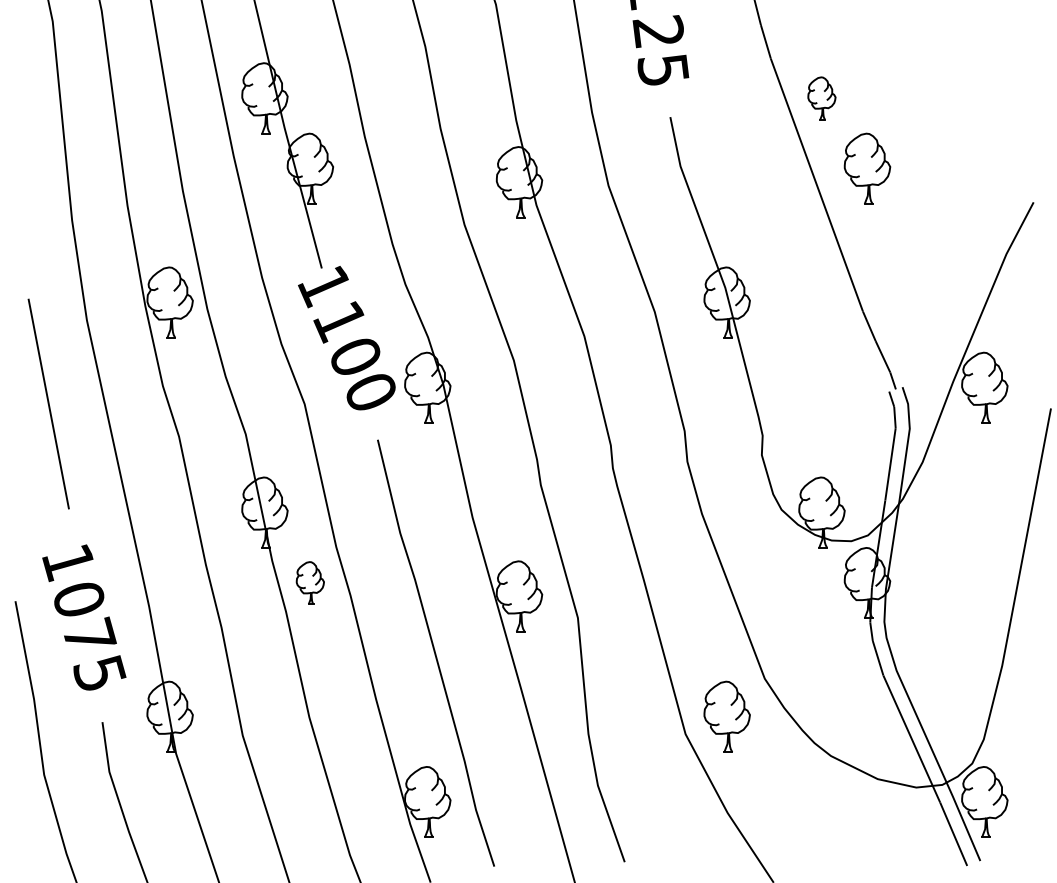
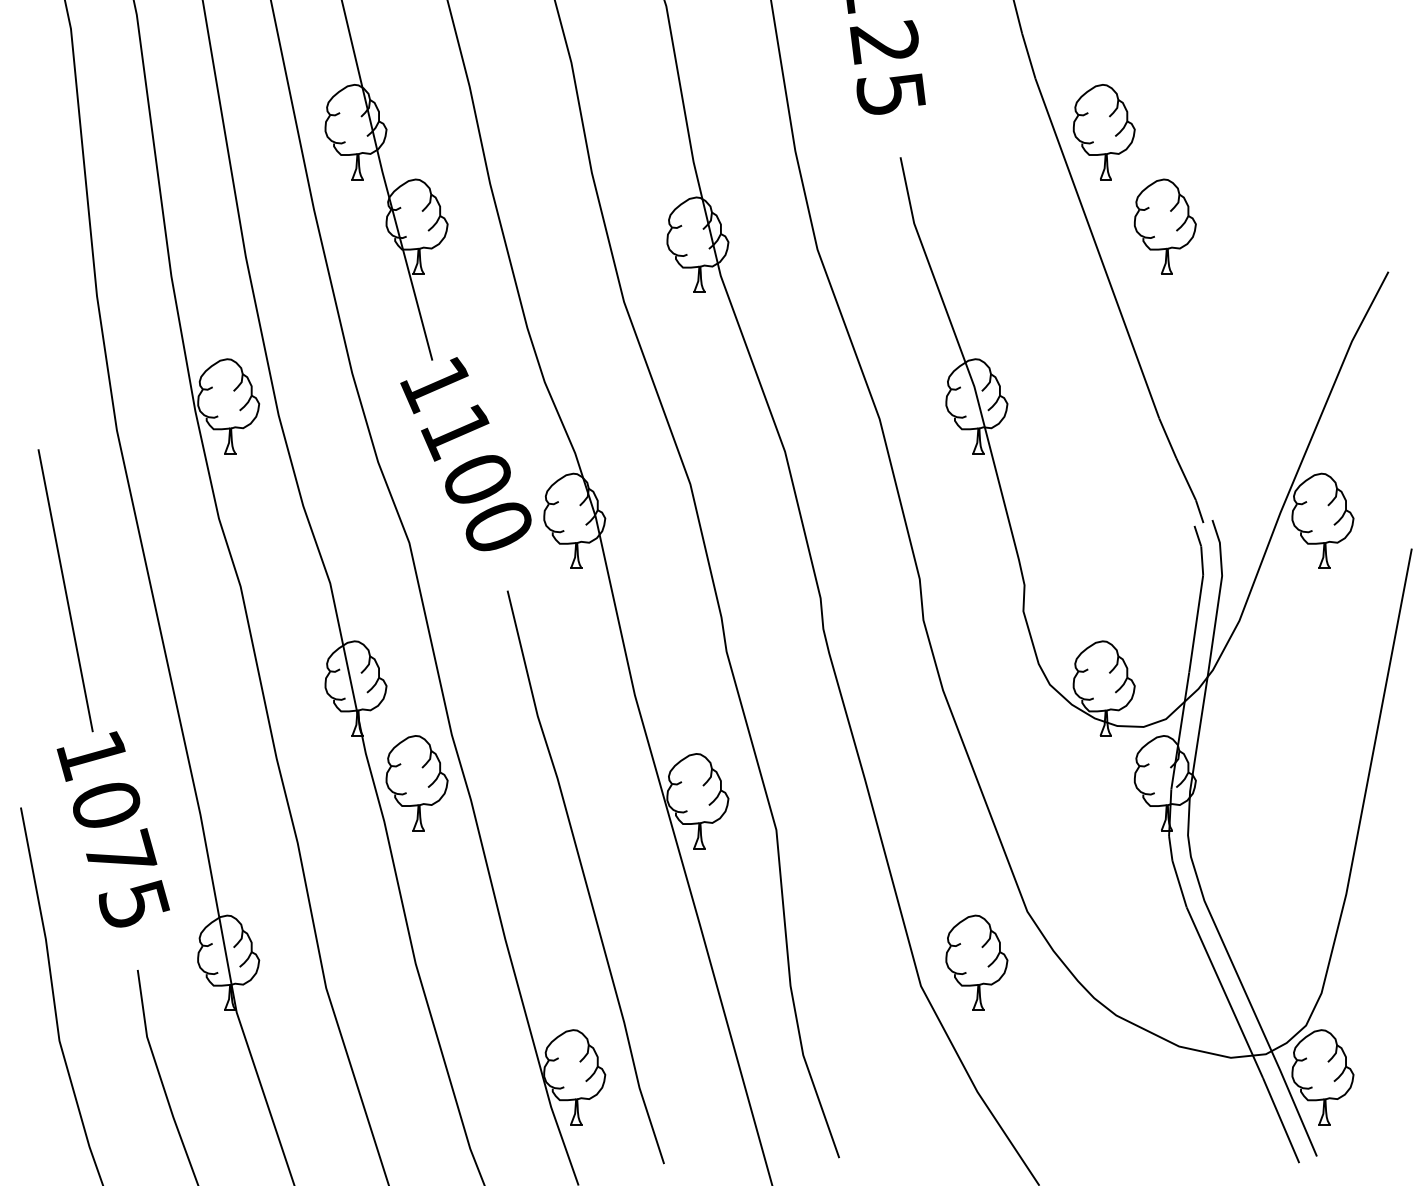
part: (821, 98) -> (1103, 132), size x1.67
line: (48, 403) -> (65, 590), moved
part: (309, 583) -> (416, 783), size x1.67

